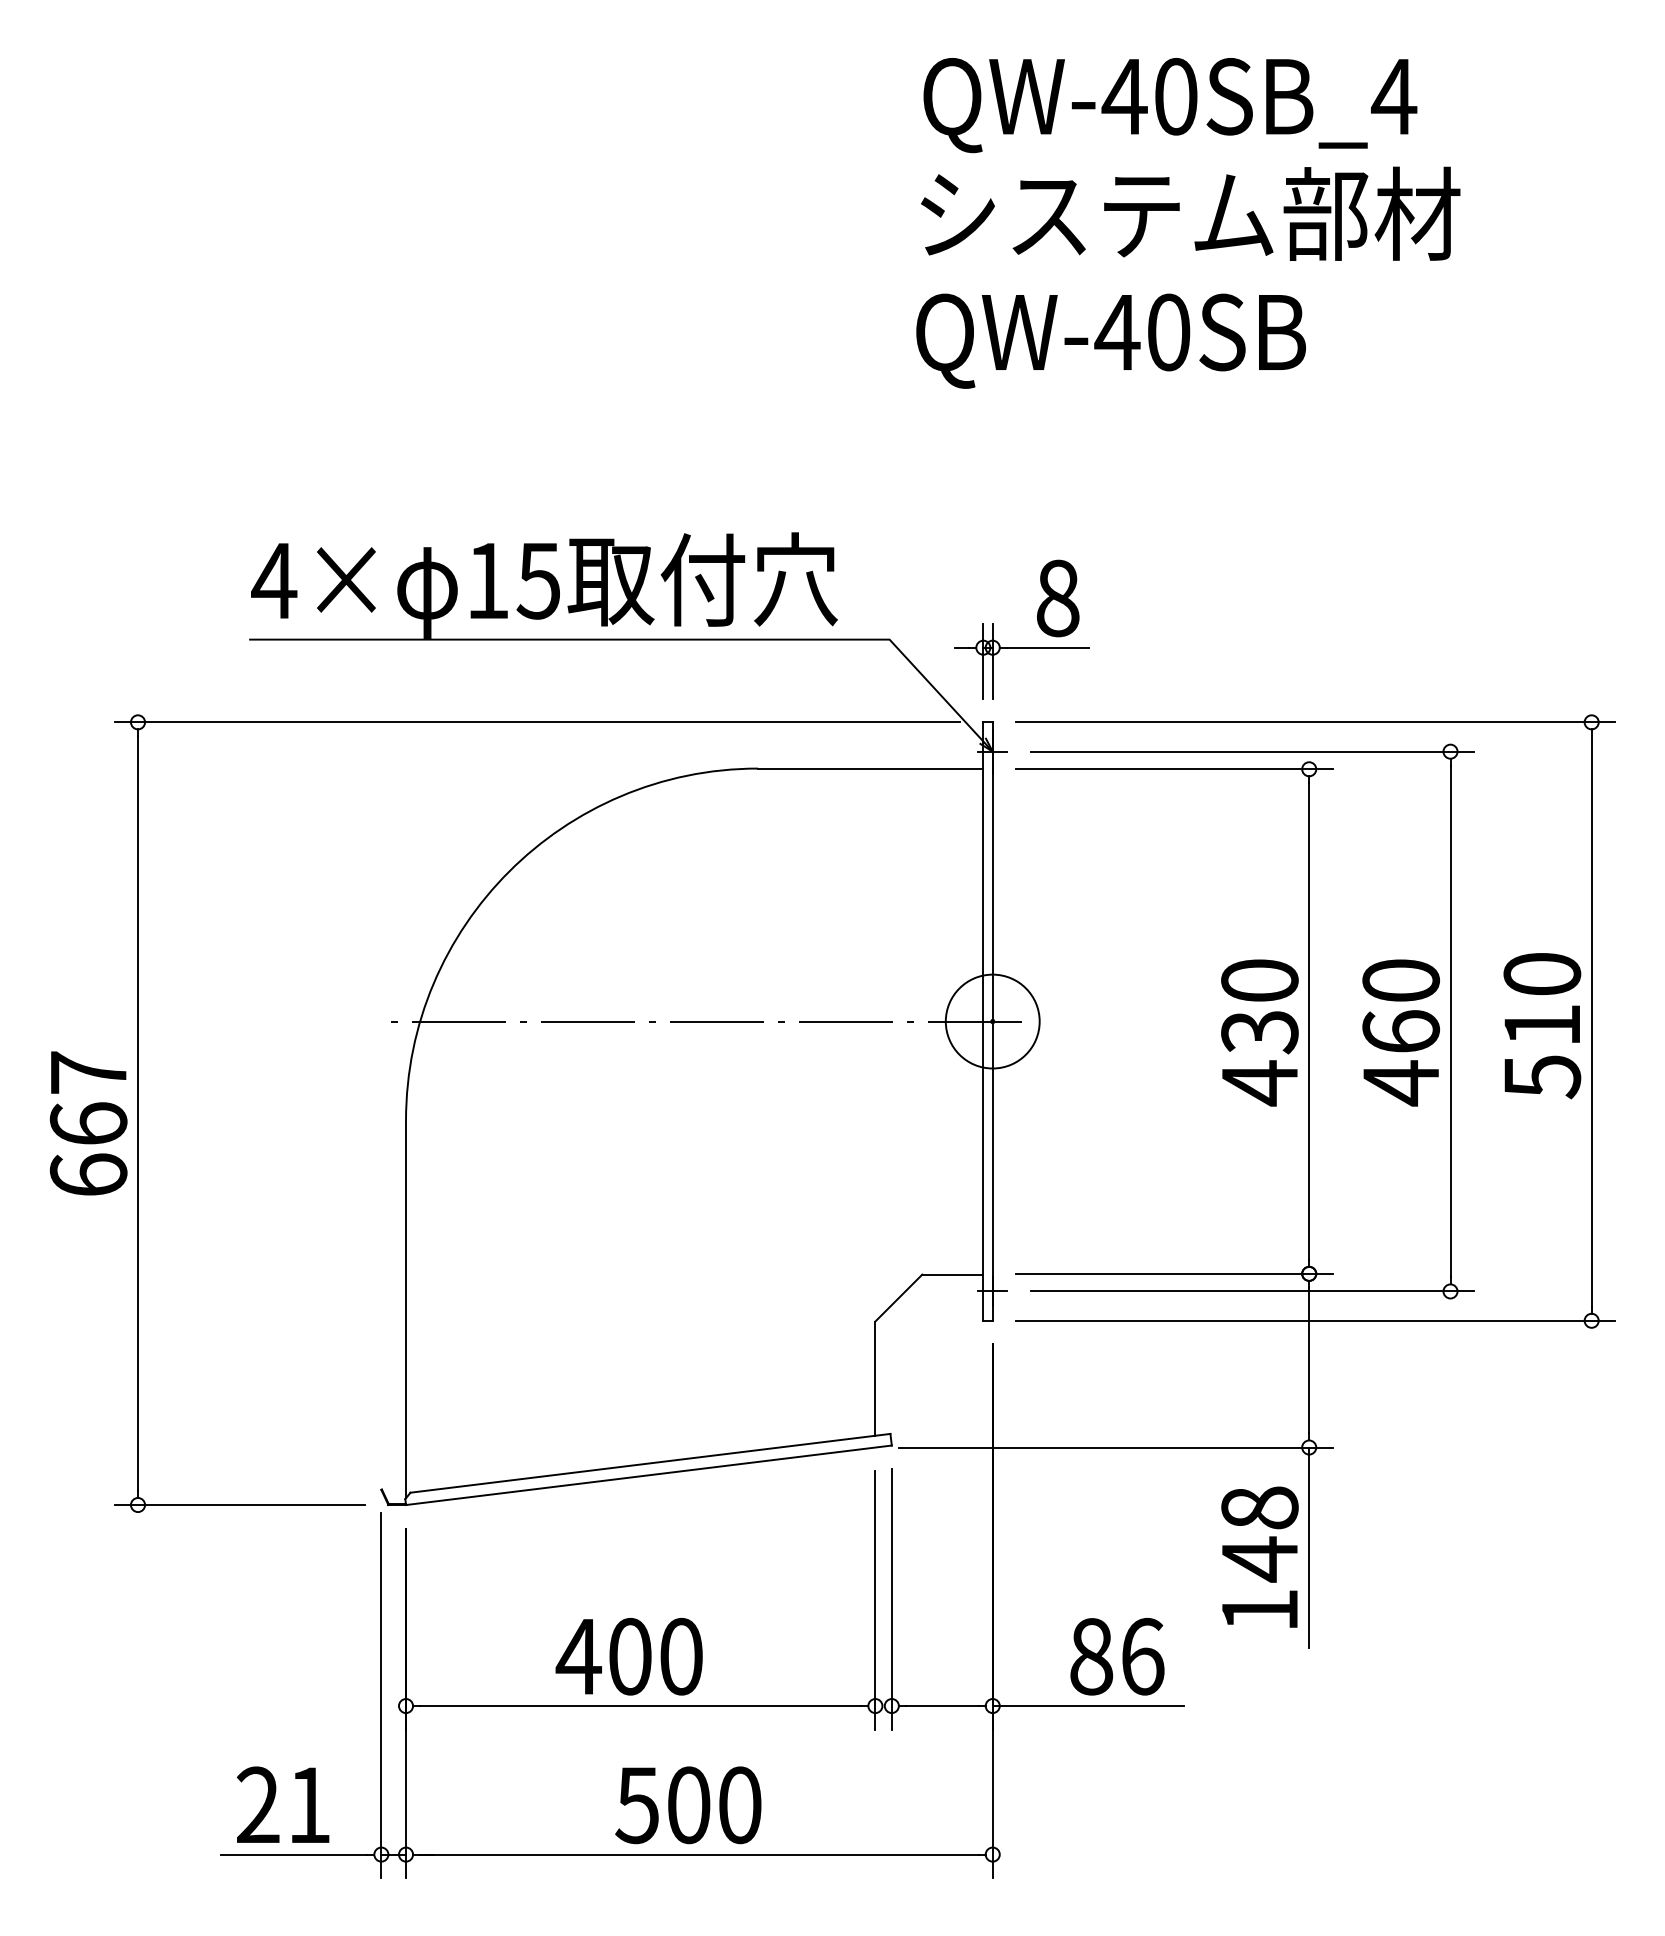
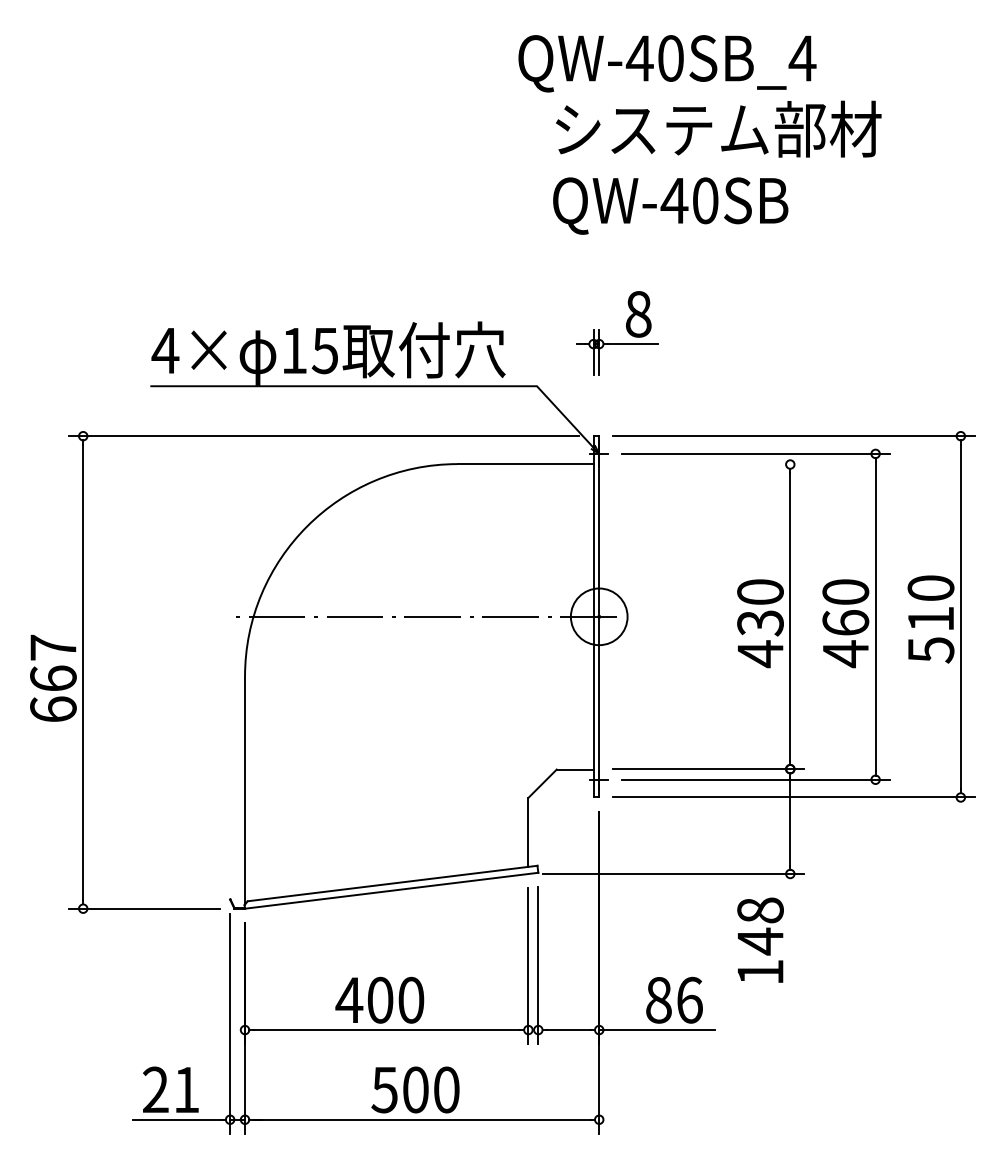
text: (1170, 105) -> (667, 63), moved
part: (1037, 625) -> (626, 330), moved
line: (1173, 769) -> (708, 464), removed
line: (1309, 1547) -> (790, 934), removed

